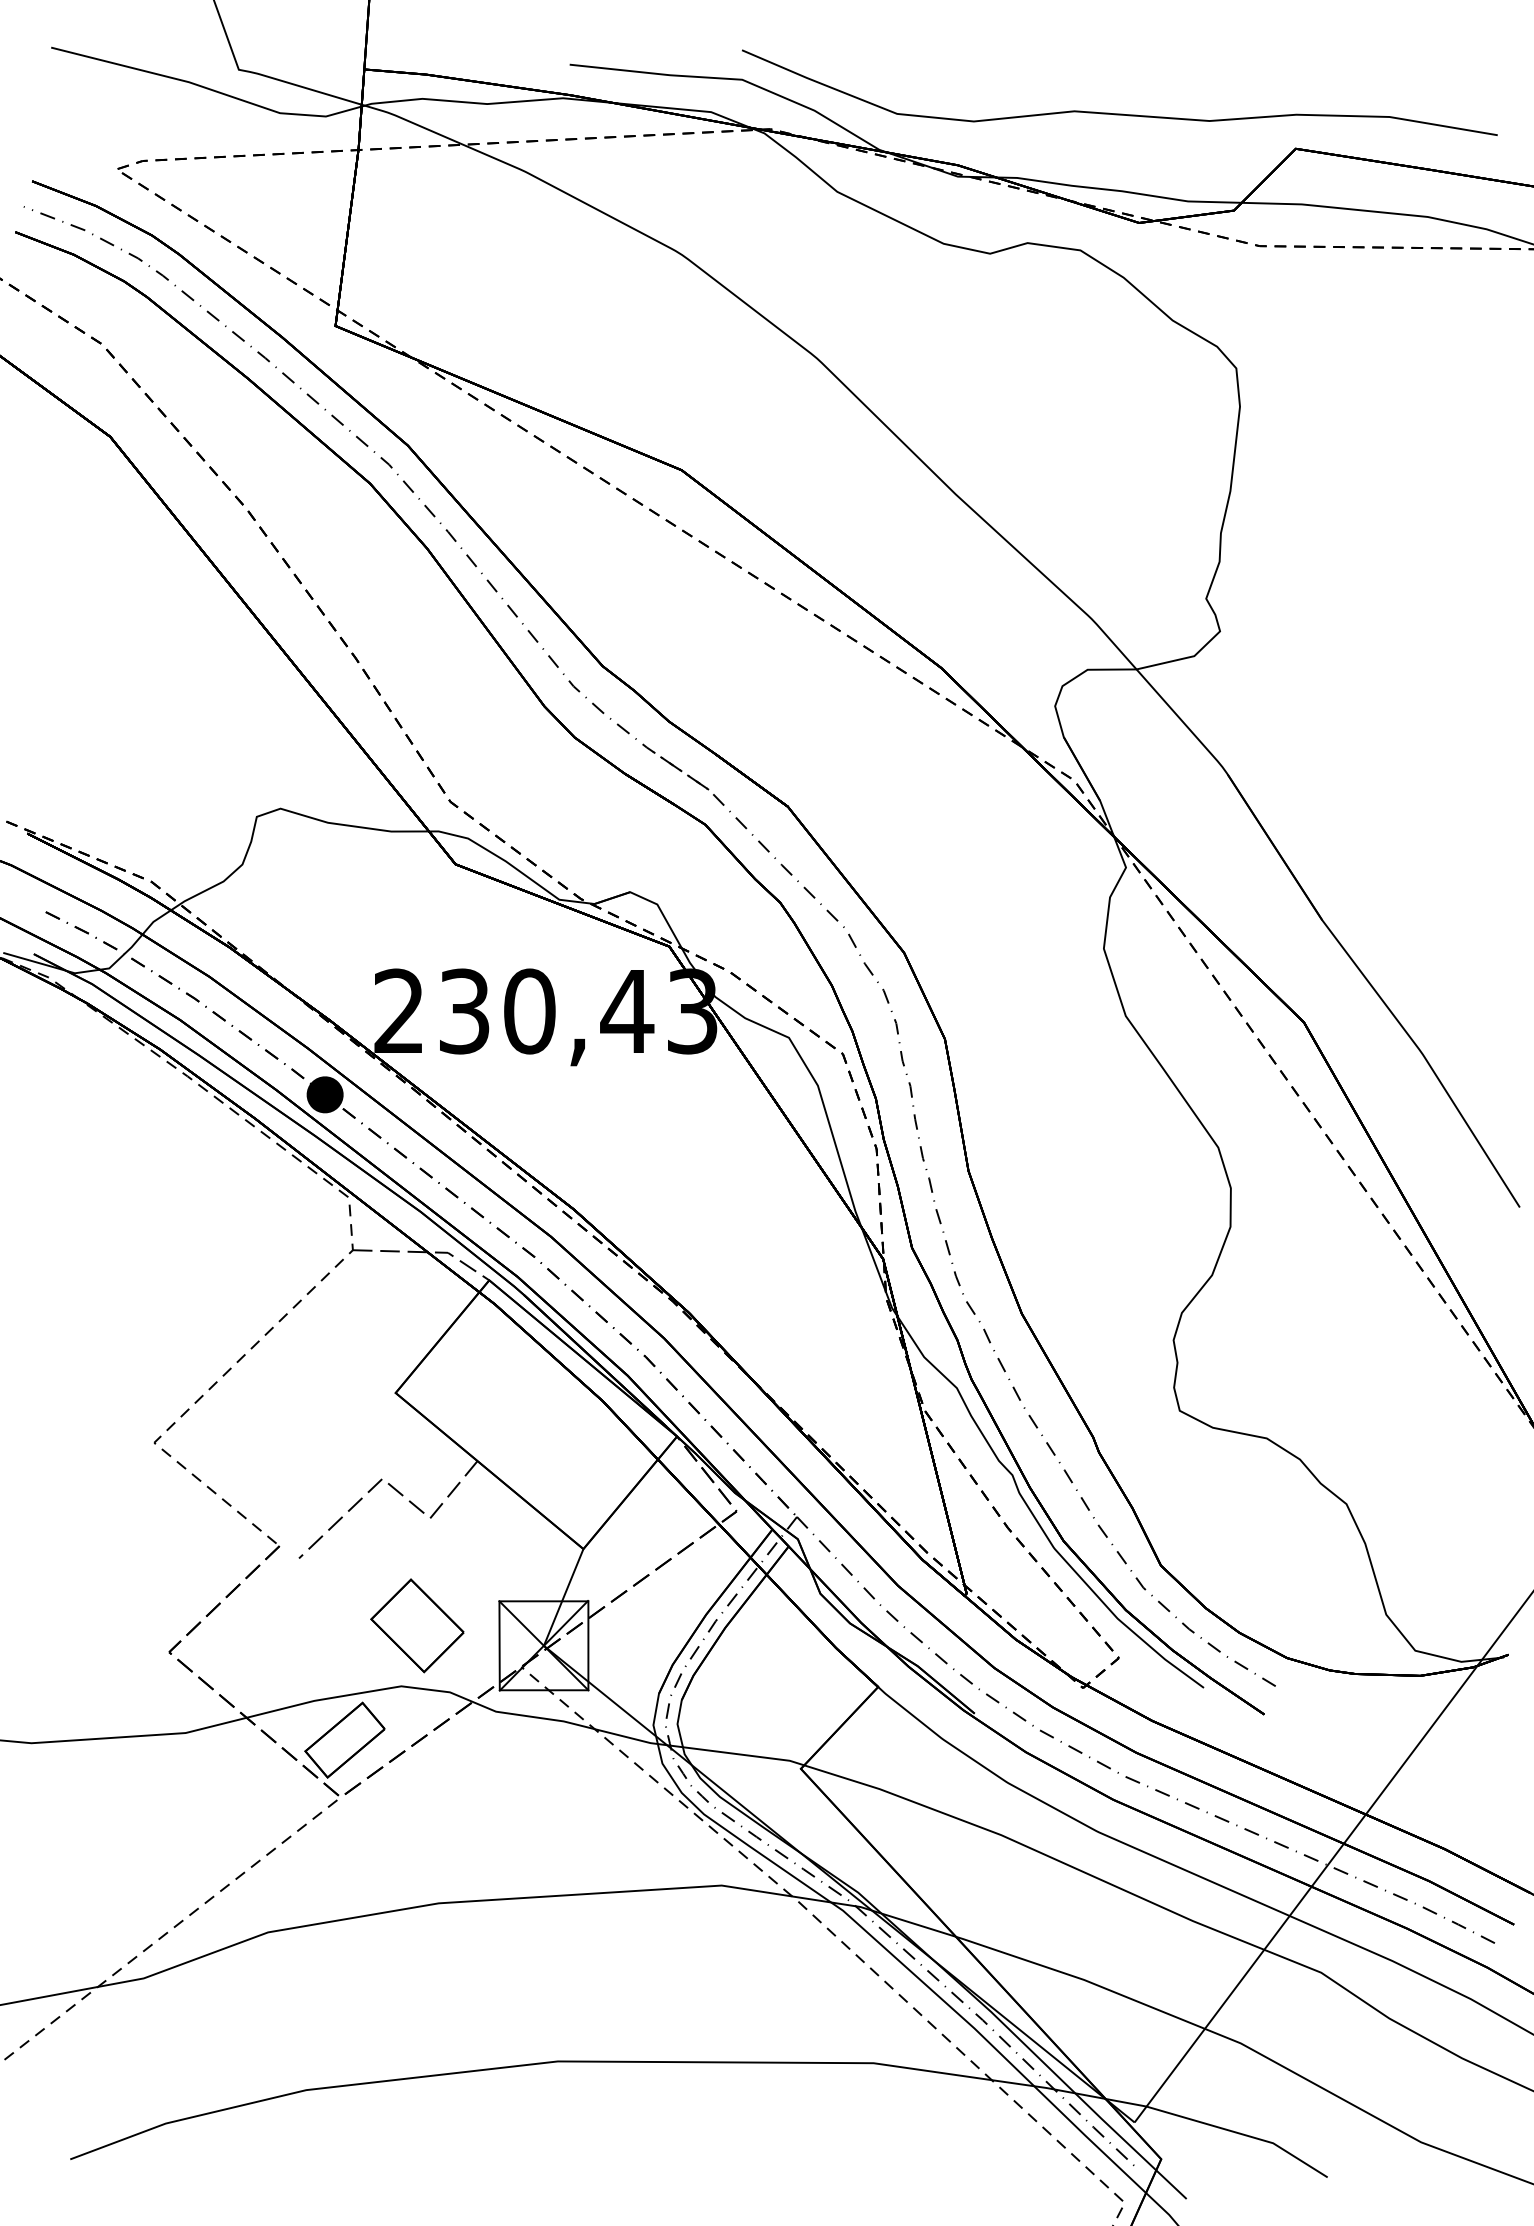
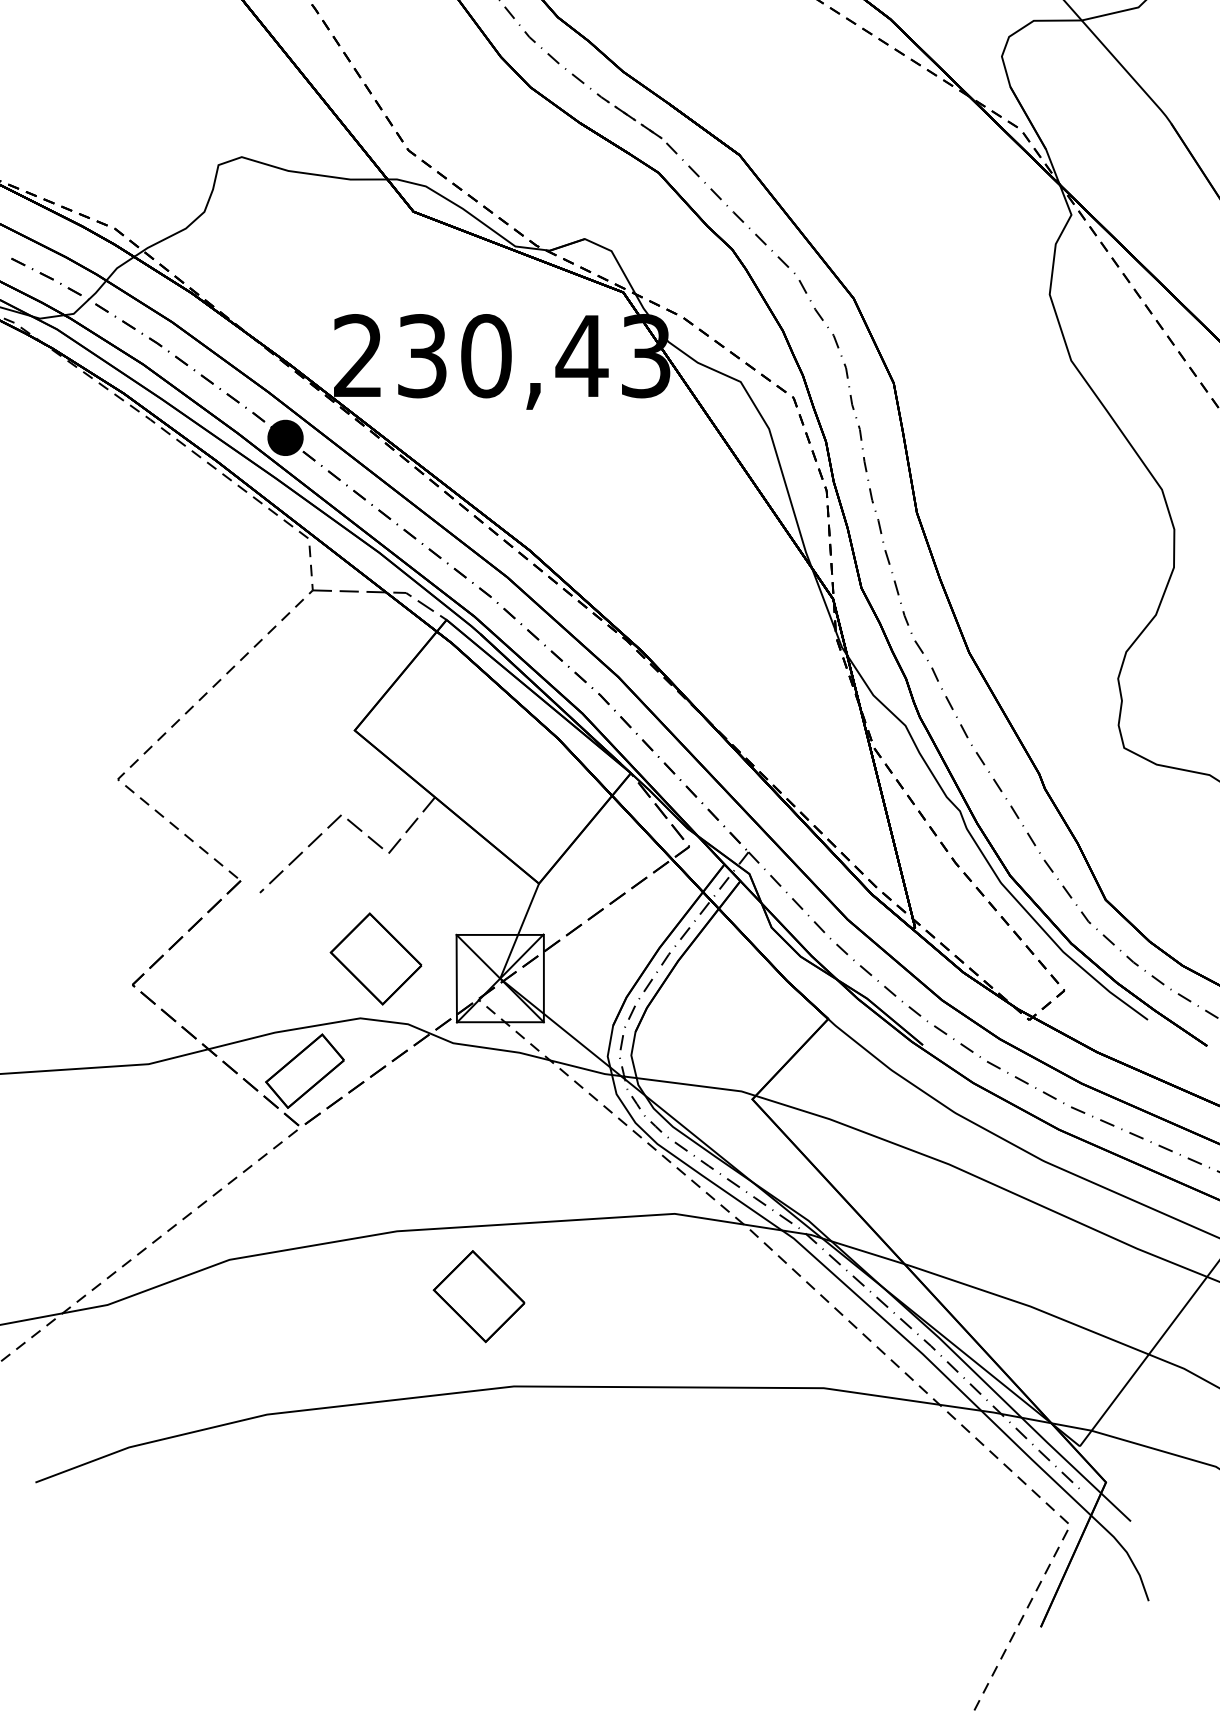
part: (522, 1969) -> (479, 1296), added

